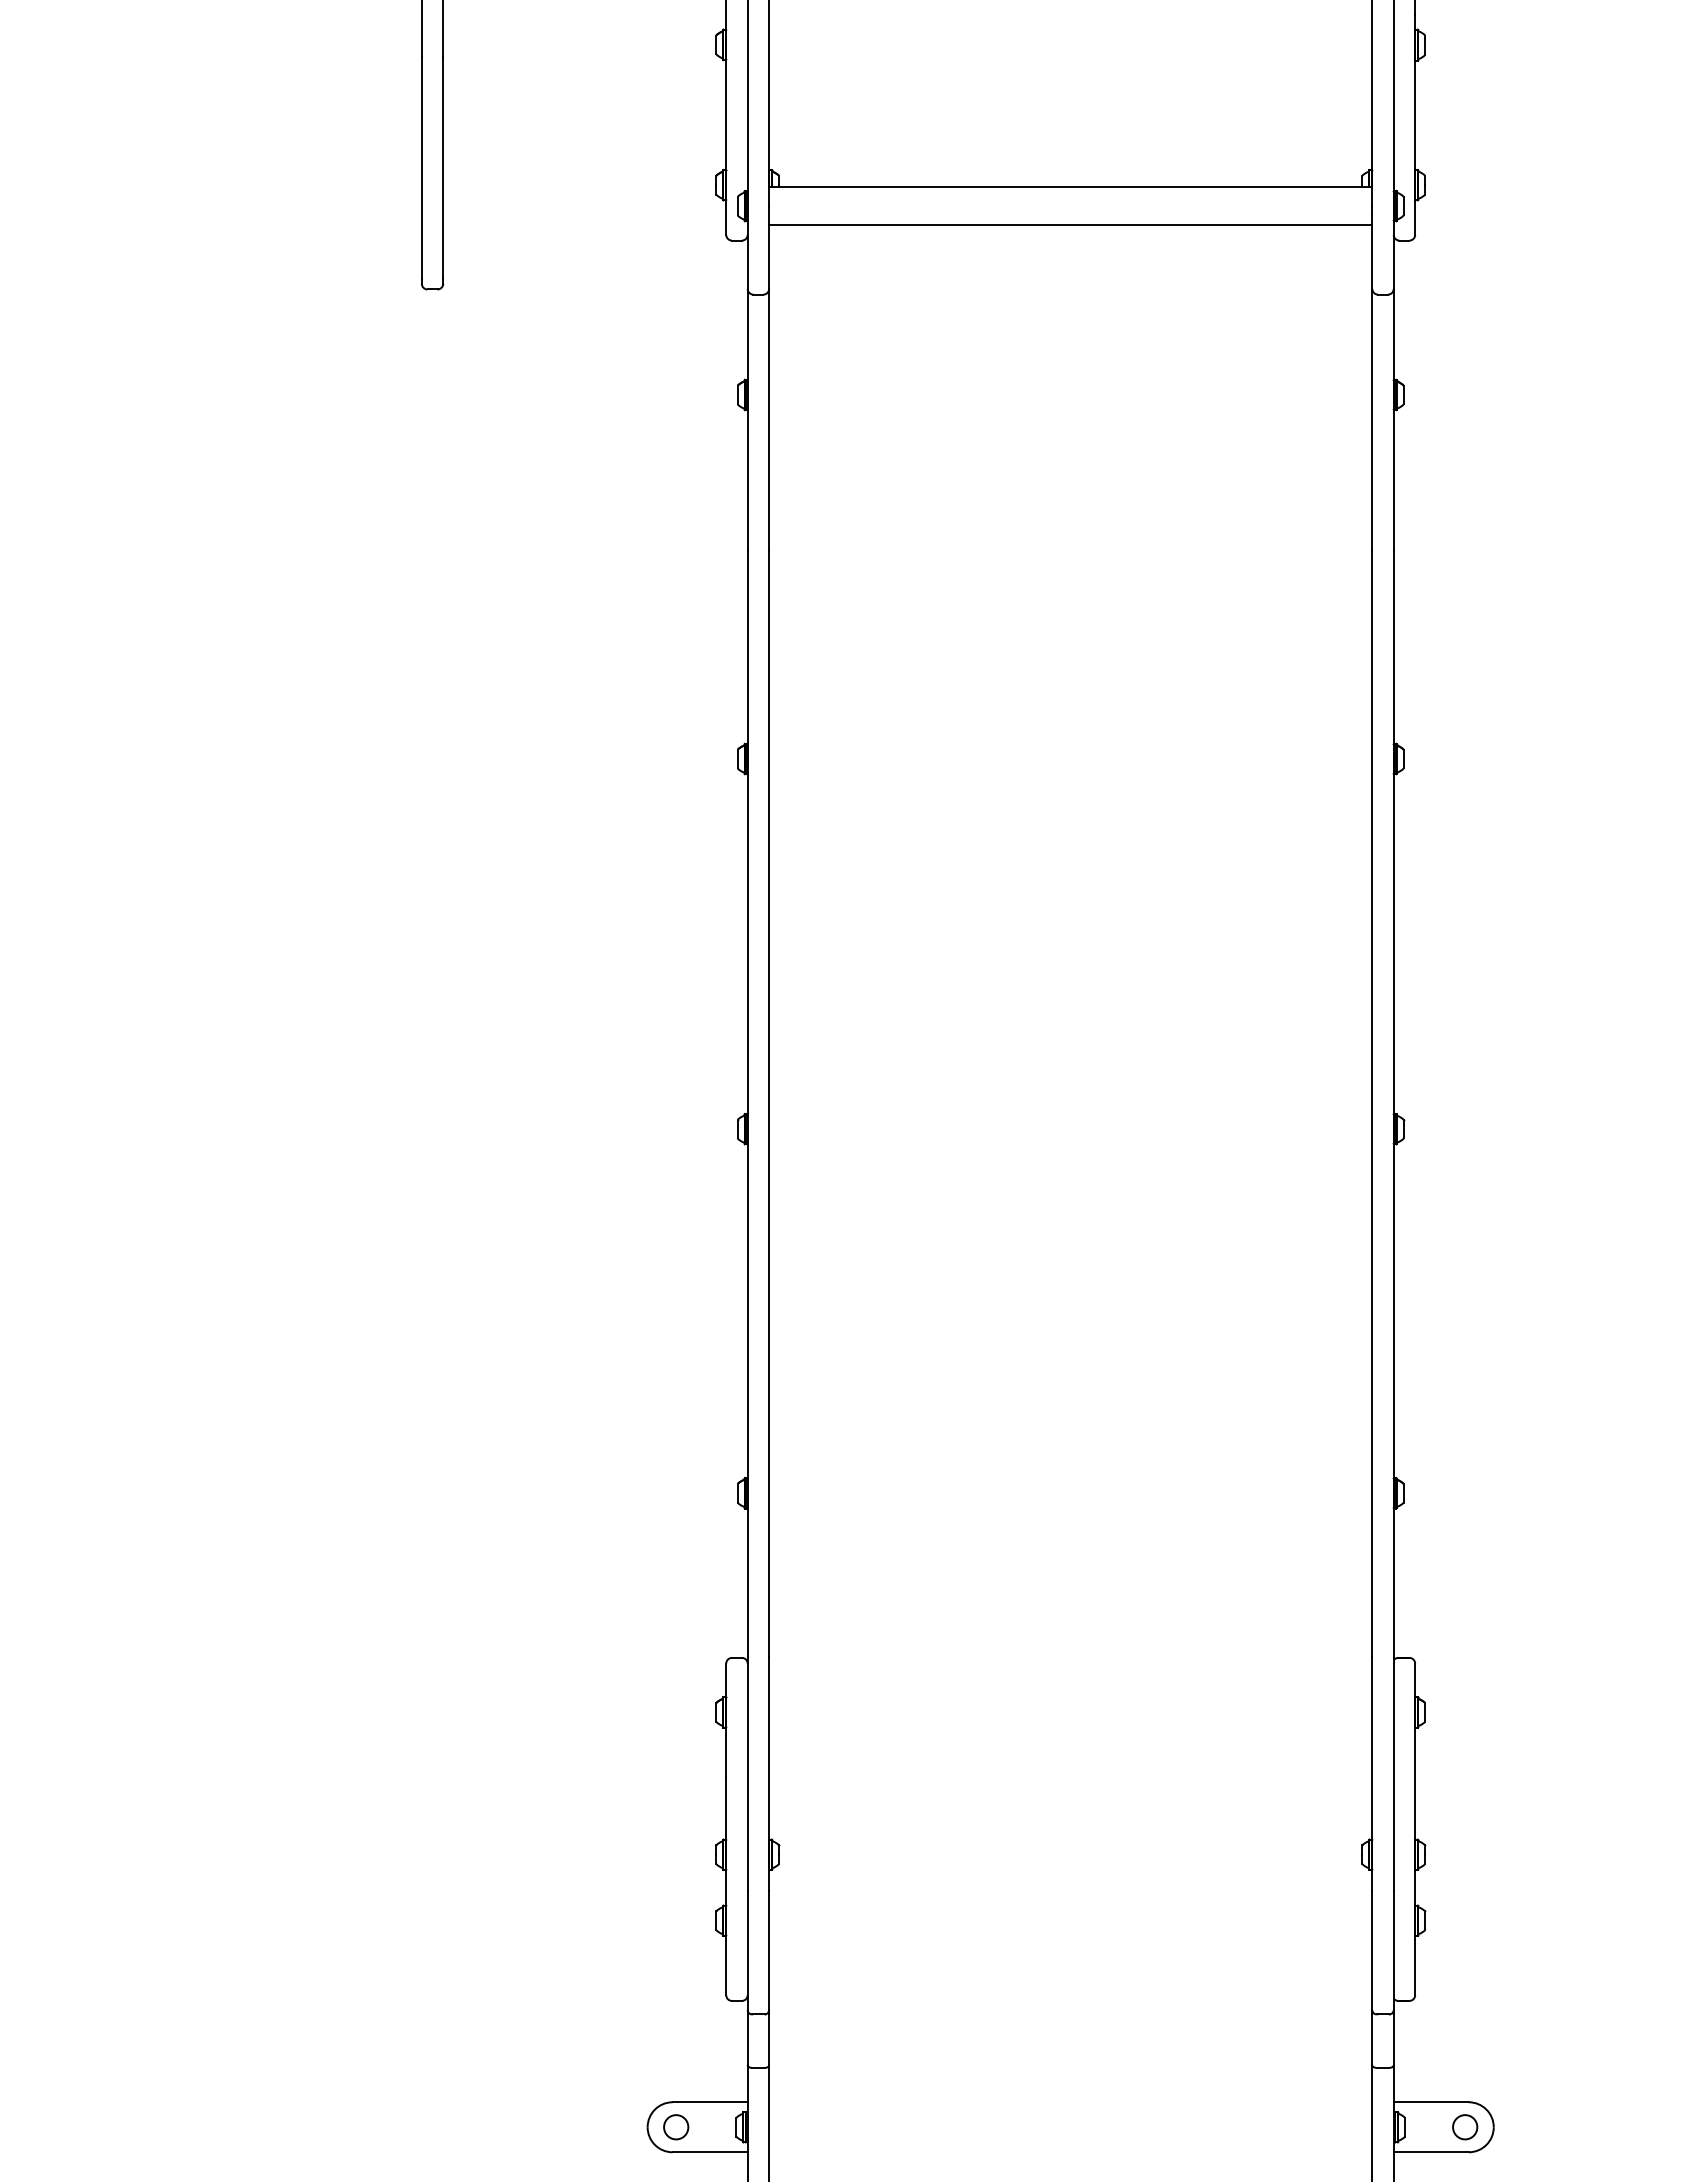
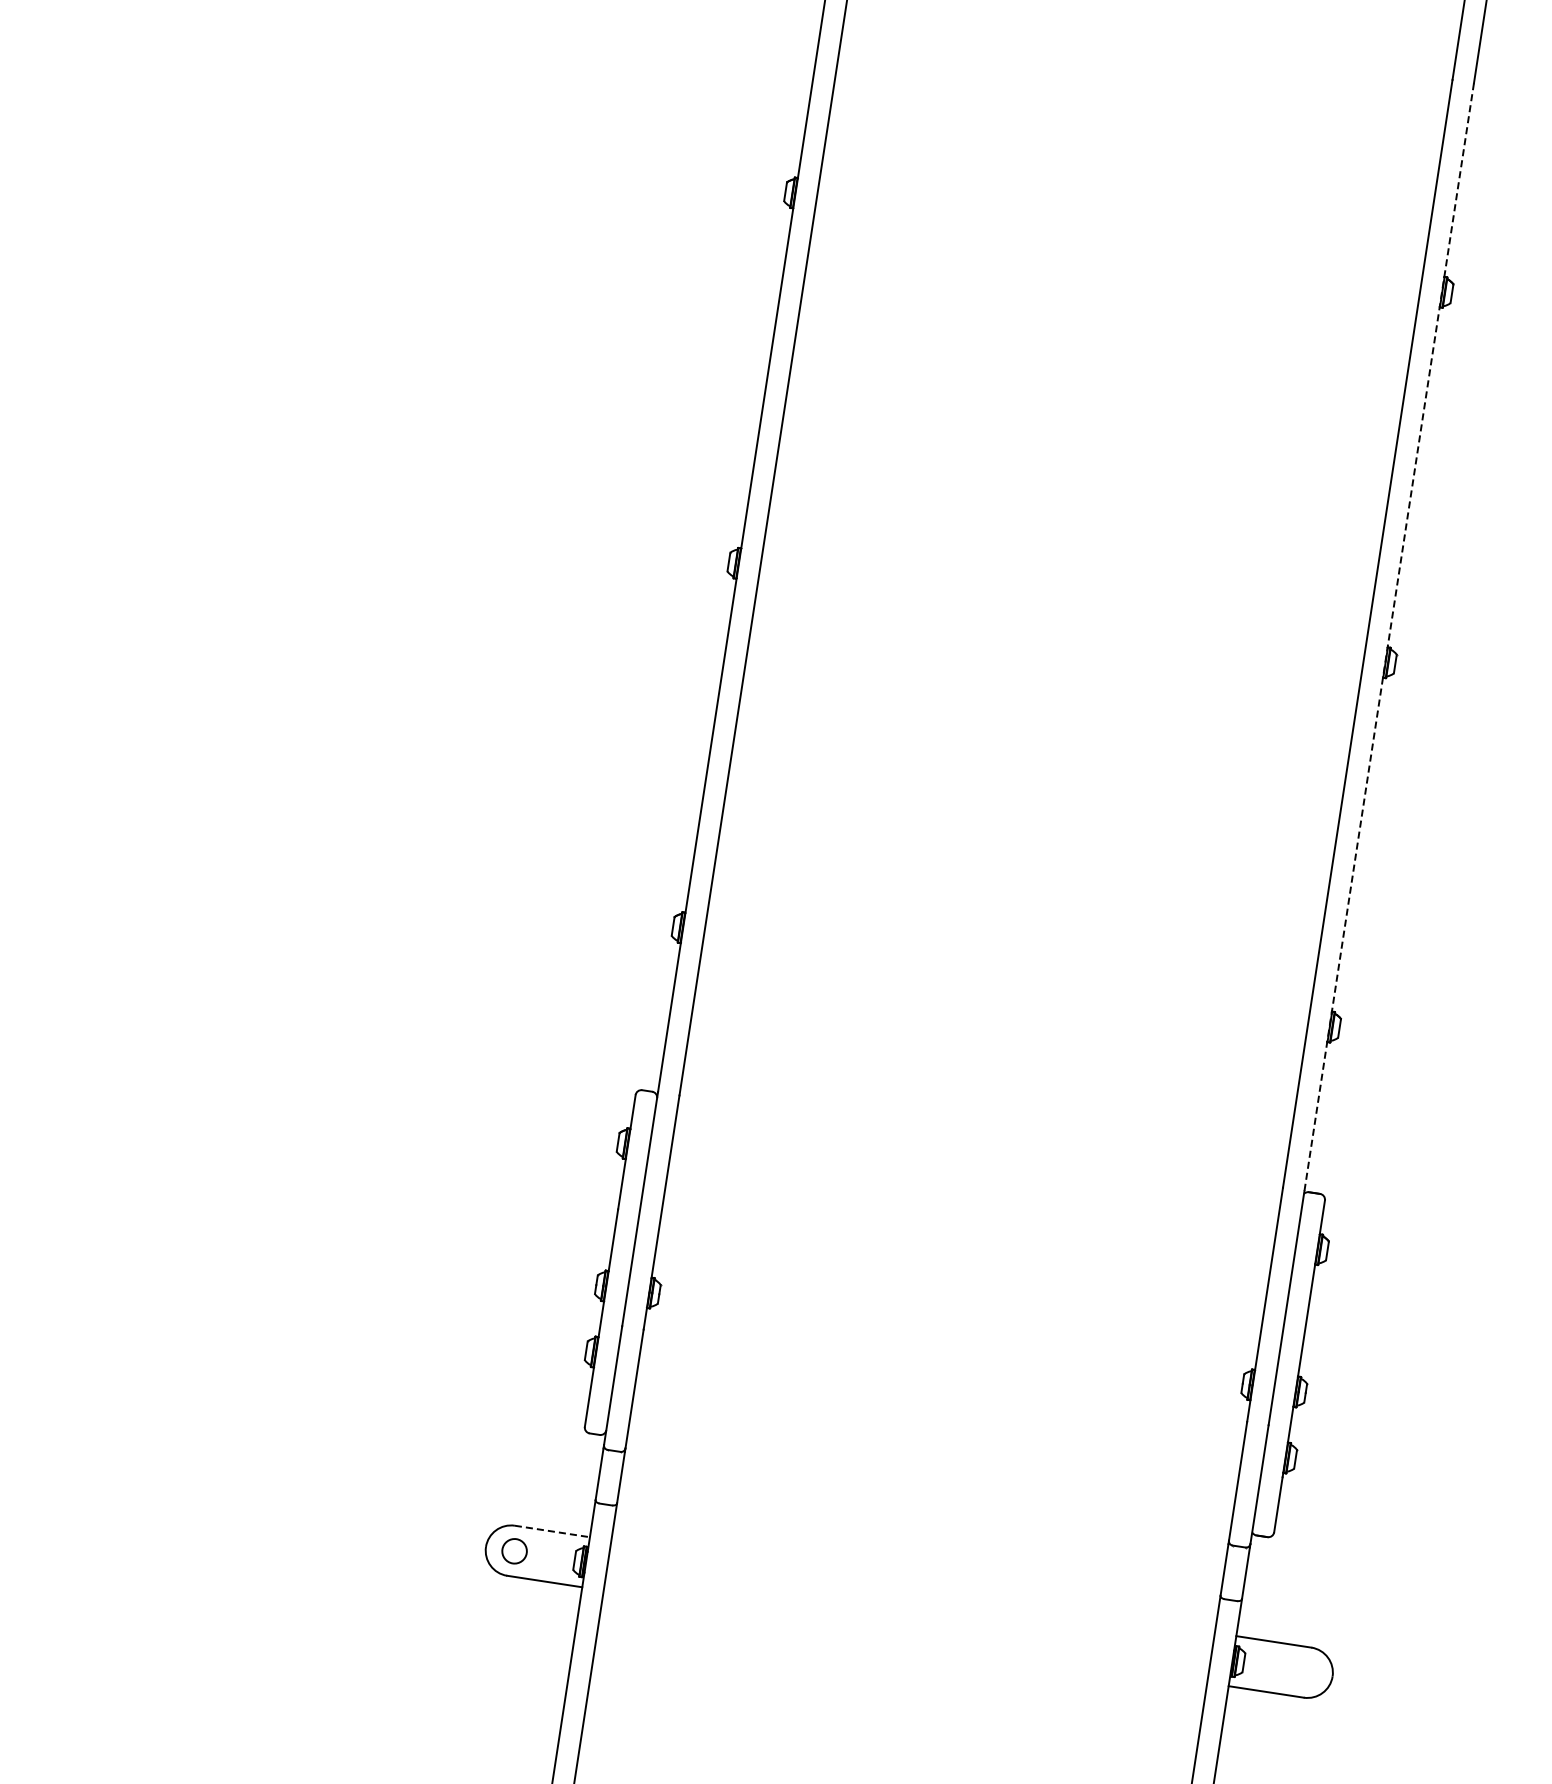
line: (1393, 1103) -> (1389, 636), solid -> dashed
line: (710, 2102) -> (552, 1531), solid -> dashed
circle: (1465, 2127) -> (1304, 1672), removed

